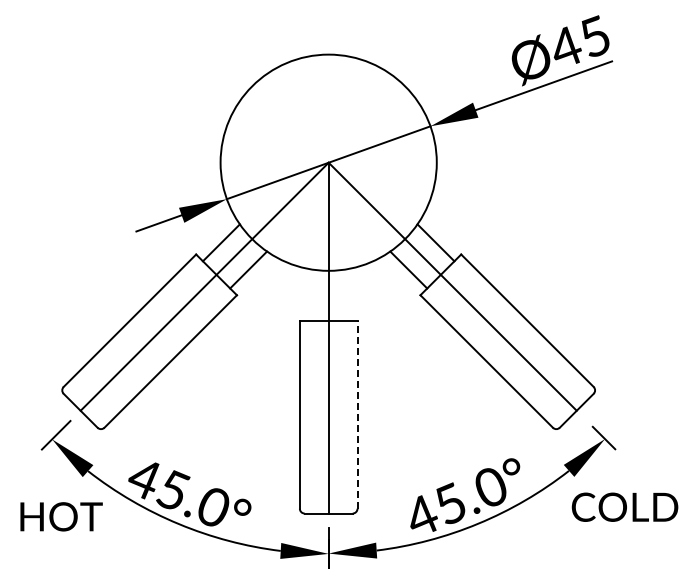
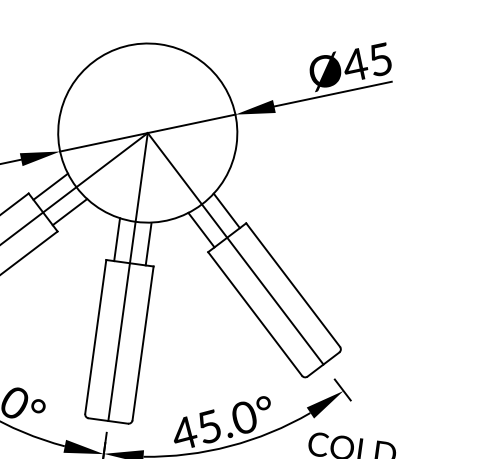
line: (309, 295) -> (117, 239), added
line: (347, 295) -> (148, 244), added
line: (357, 415) -> (143, 343), dashed -> solid

